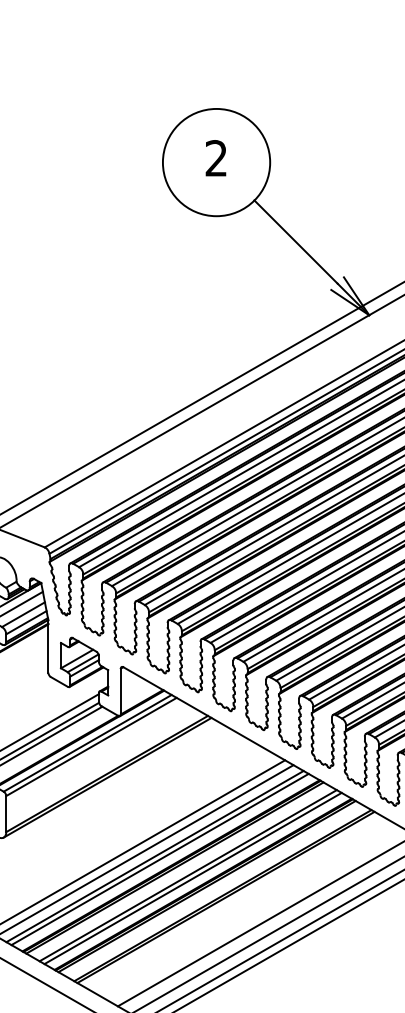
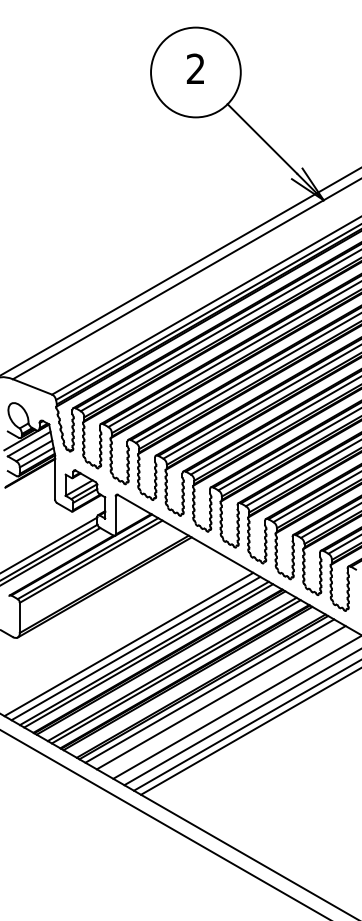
line: (232, 900) -> (209, 690), added
line: (245, 909) -> (220, 697), added

